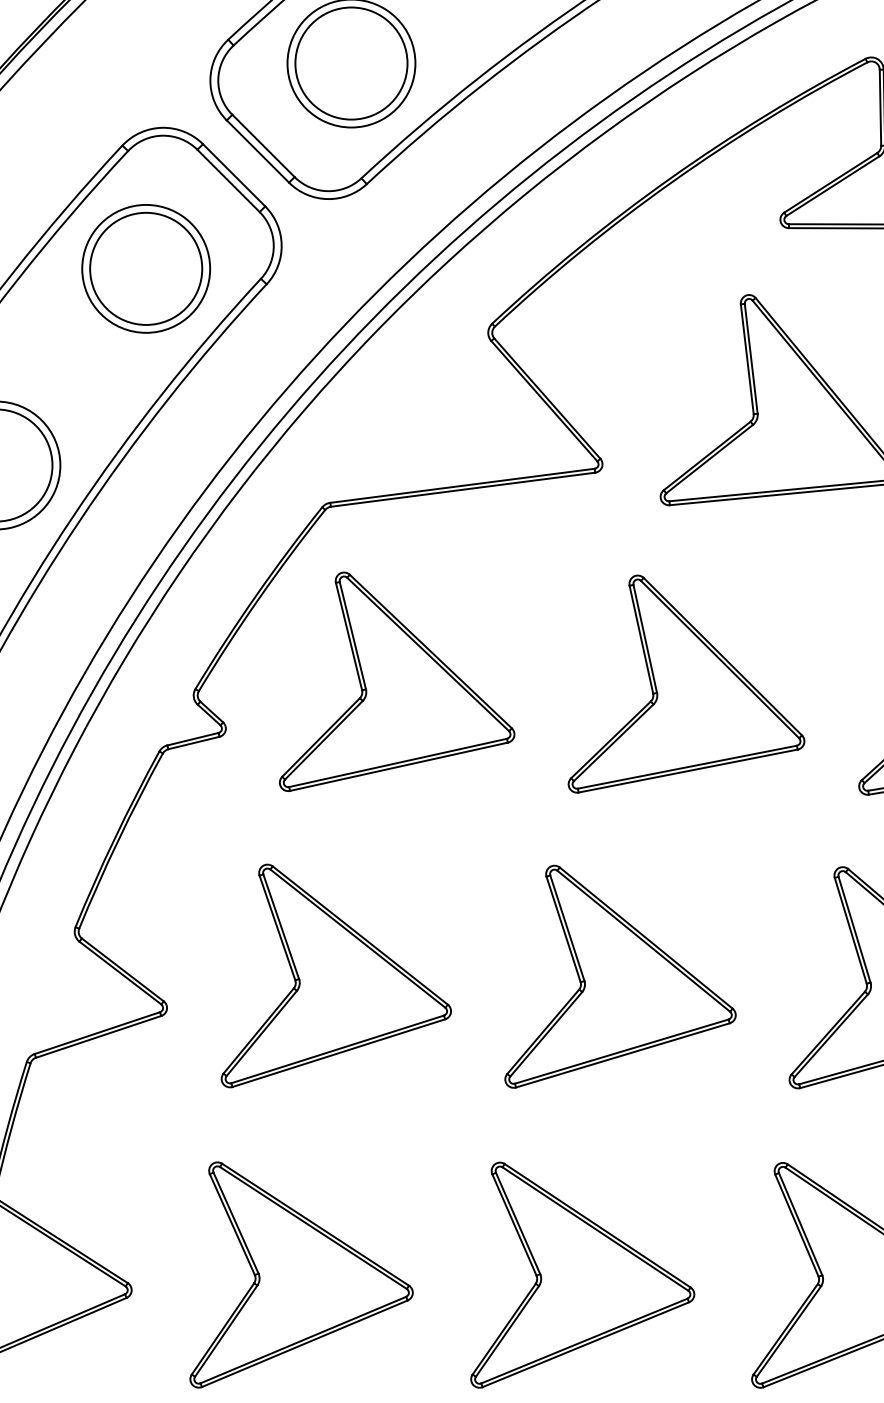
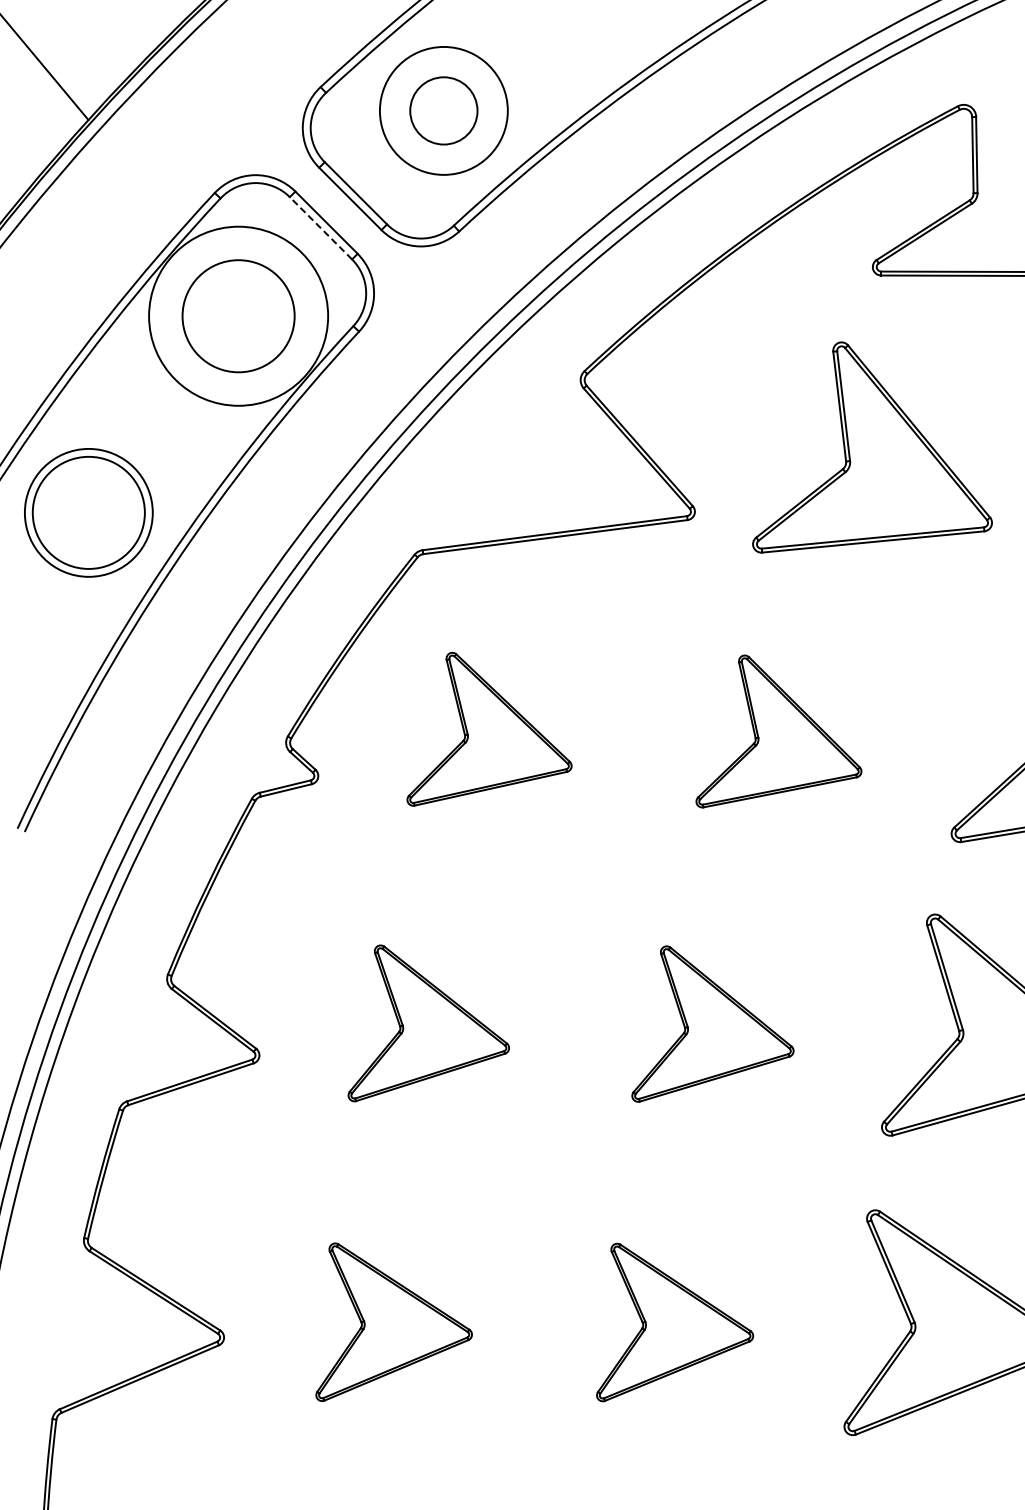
circle: (351, 63) -> (443, 110), size x0.6
line: (228, 180) -> (320, 227), solid -> dashed
circle: (146, 269) -> (238, 316), size x1.4
part: (397, 682) -> (489, 729), size x0.7
part: (686, 684) -> (778, 731), size x0.7
part: (336, 976) -> (428, 1023), size x0.7
part: (620, 976) -> (712, 1023), size x0.7
part: (302, 1274) -> (394, 1321), size x0.7
part: (582, 1275) -> (674, 1322), size x0.7

